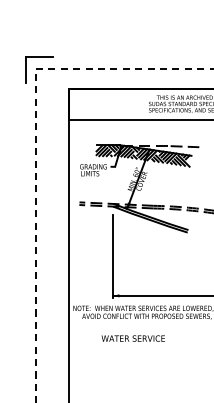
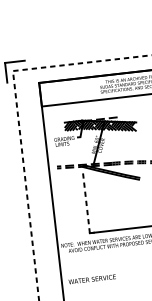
line: (184, 146) -> (130, 116), removed
line: (113, 257) -> (86, 204), solid -> dashed
text: (132, 338) -> (91, 279), moved

